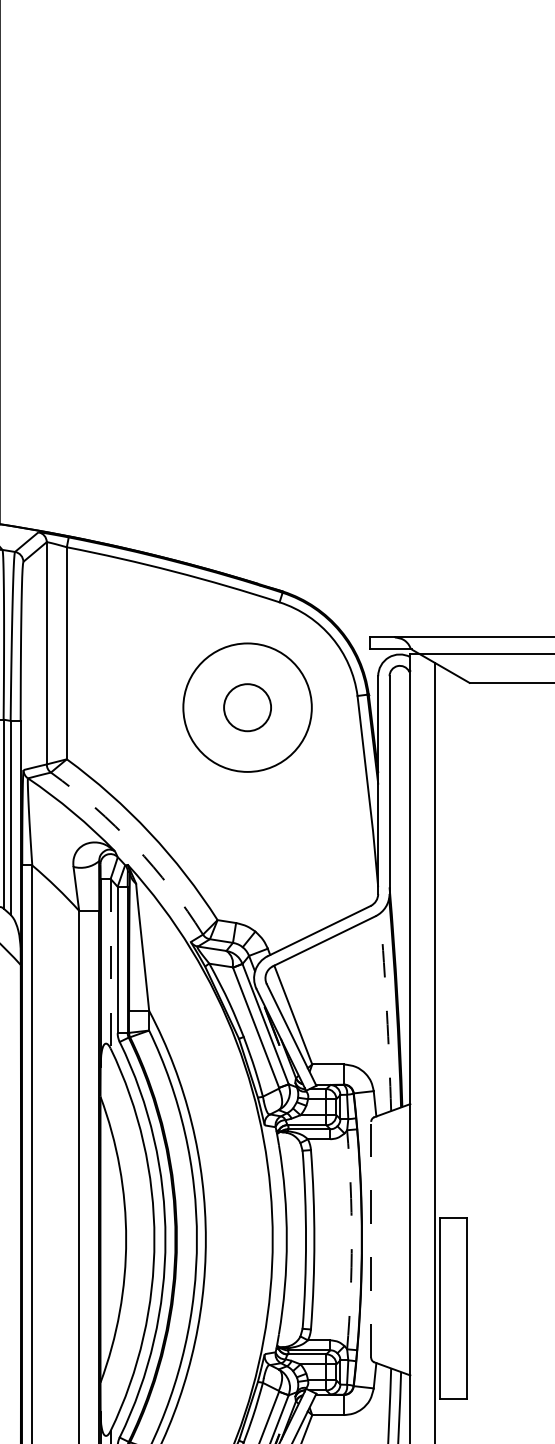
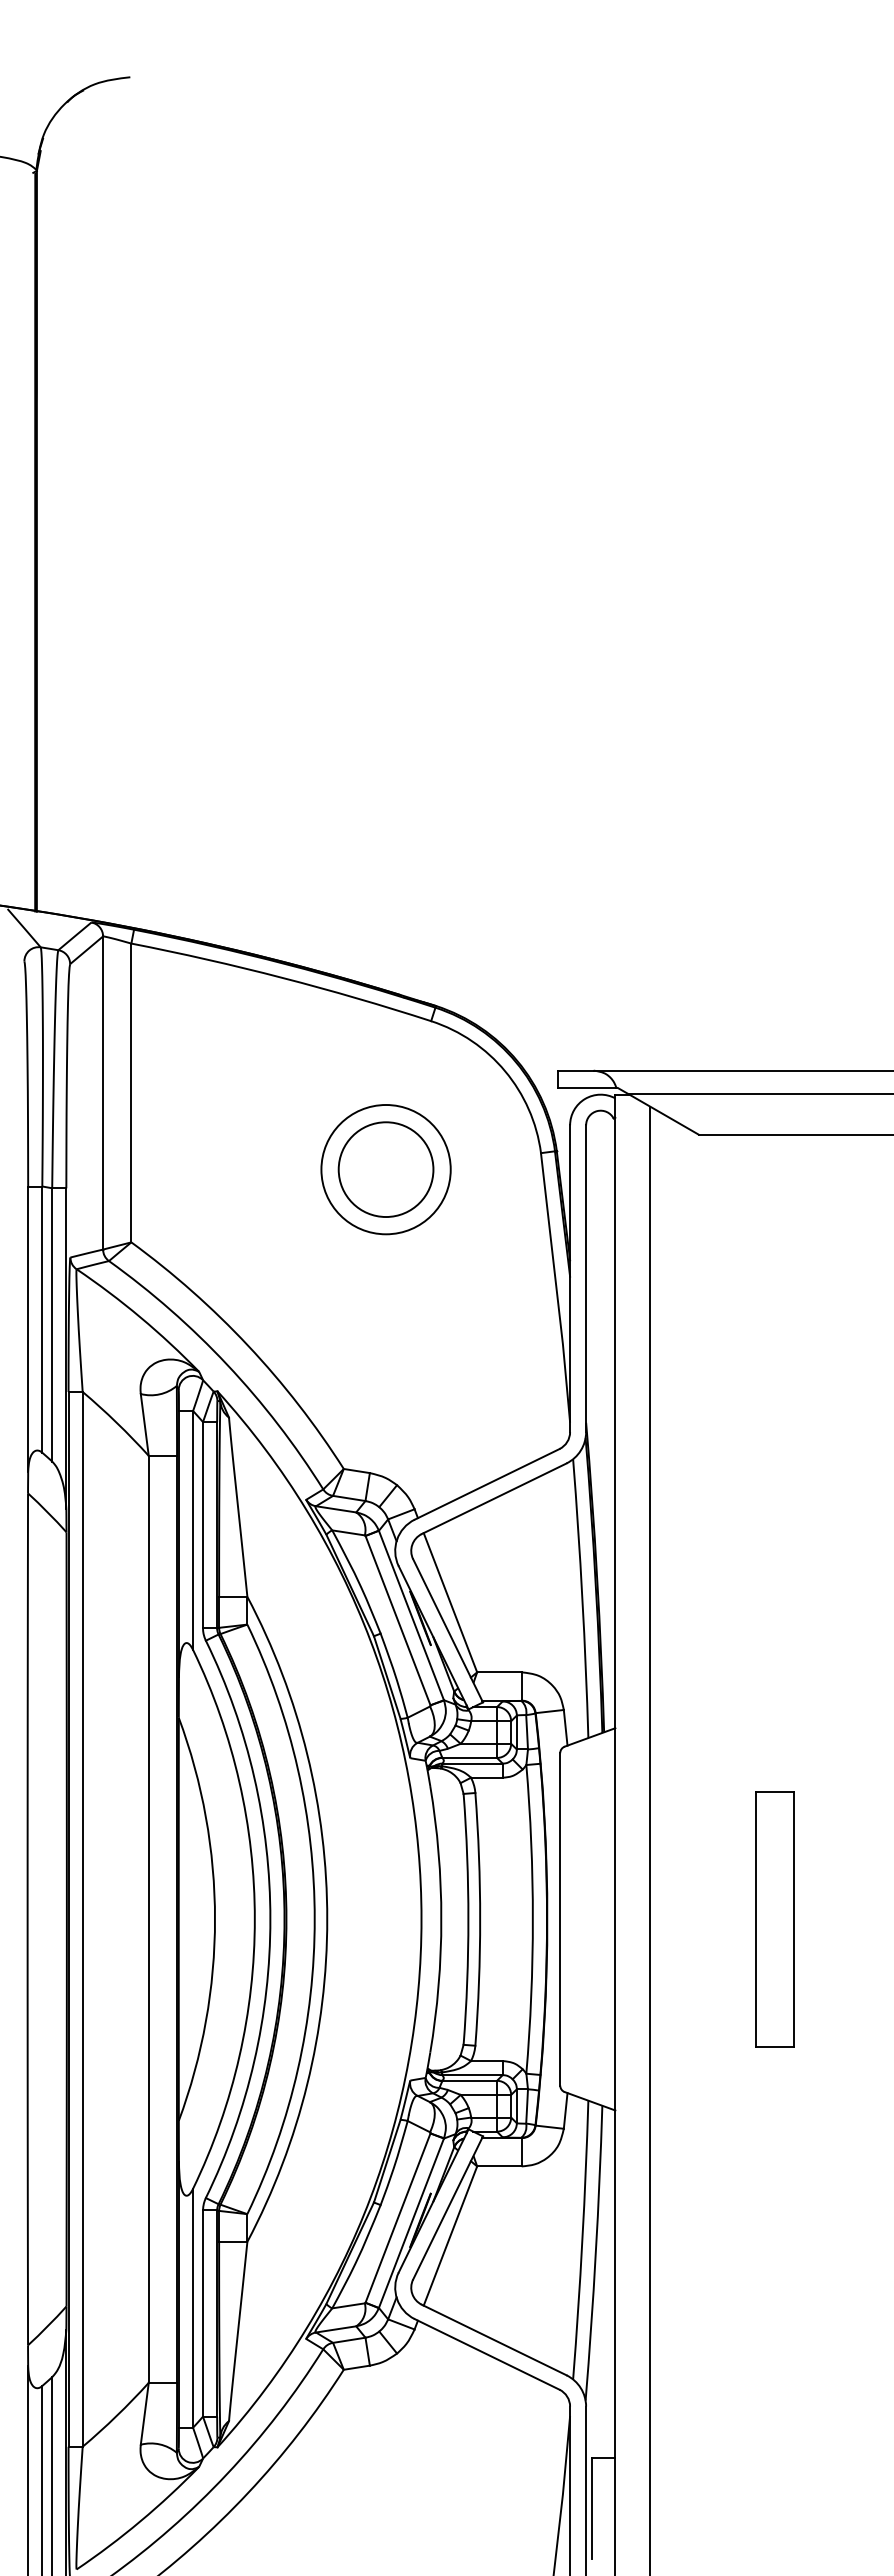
circle: (247, 707) -> (385, 1169), size x0.71
circle: (247, 707) -> (385, 1169), size x1.43
arc: (135, 845) -> (227, 1364), dashed -> solid
line: (110, 963) -> (193, 1530), dashed -> solid
arc: (386, 1012) -> (582, 1598), dashed -> solid
arc: (351, 1239) -> (532, 1919), dashed -> solid
line: (371, 1239) -> (560, 1918), dashed -> solid
part: (453, 1308) -> (774, 1919), moved

